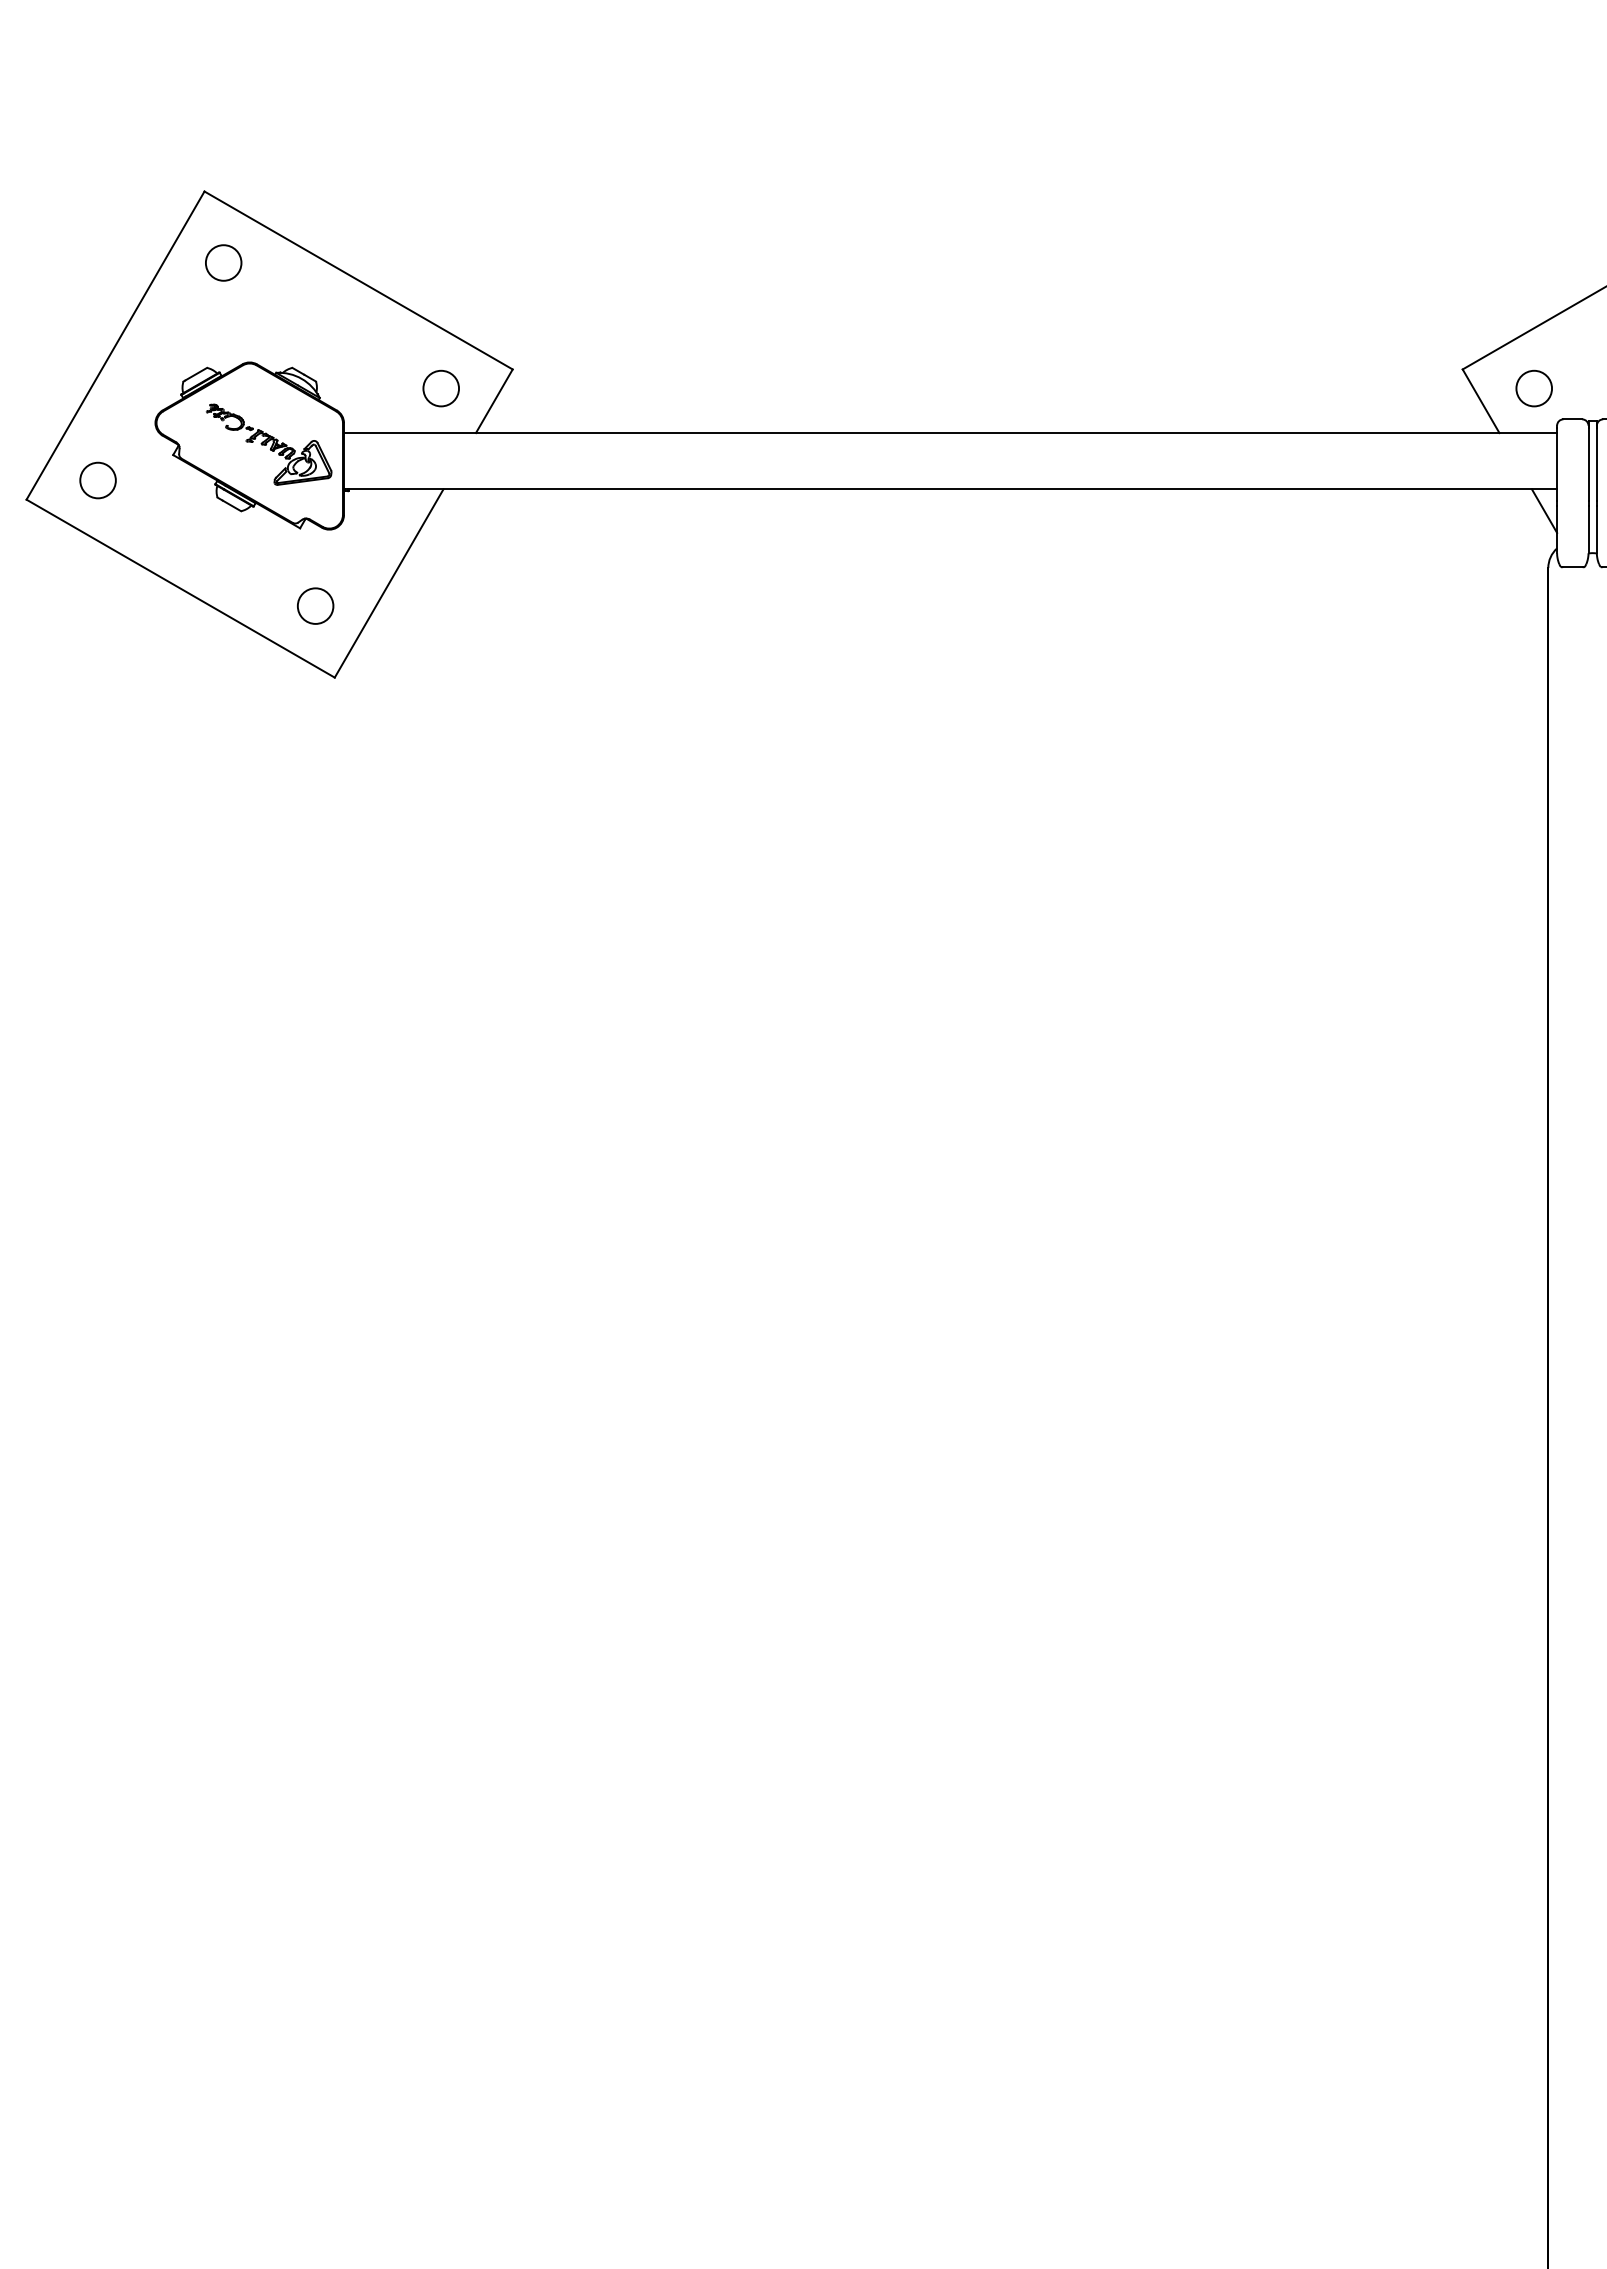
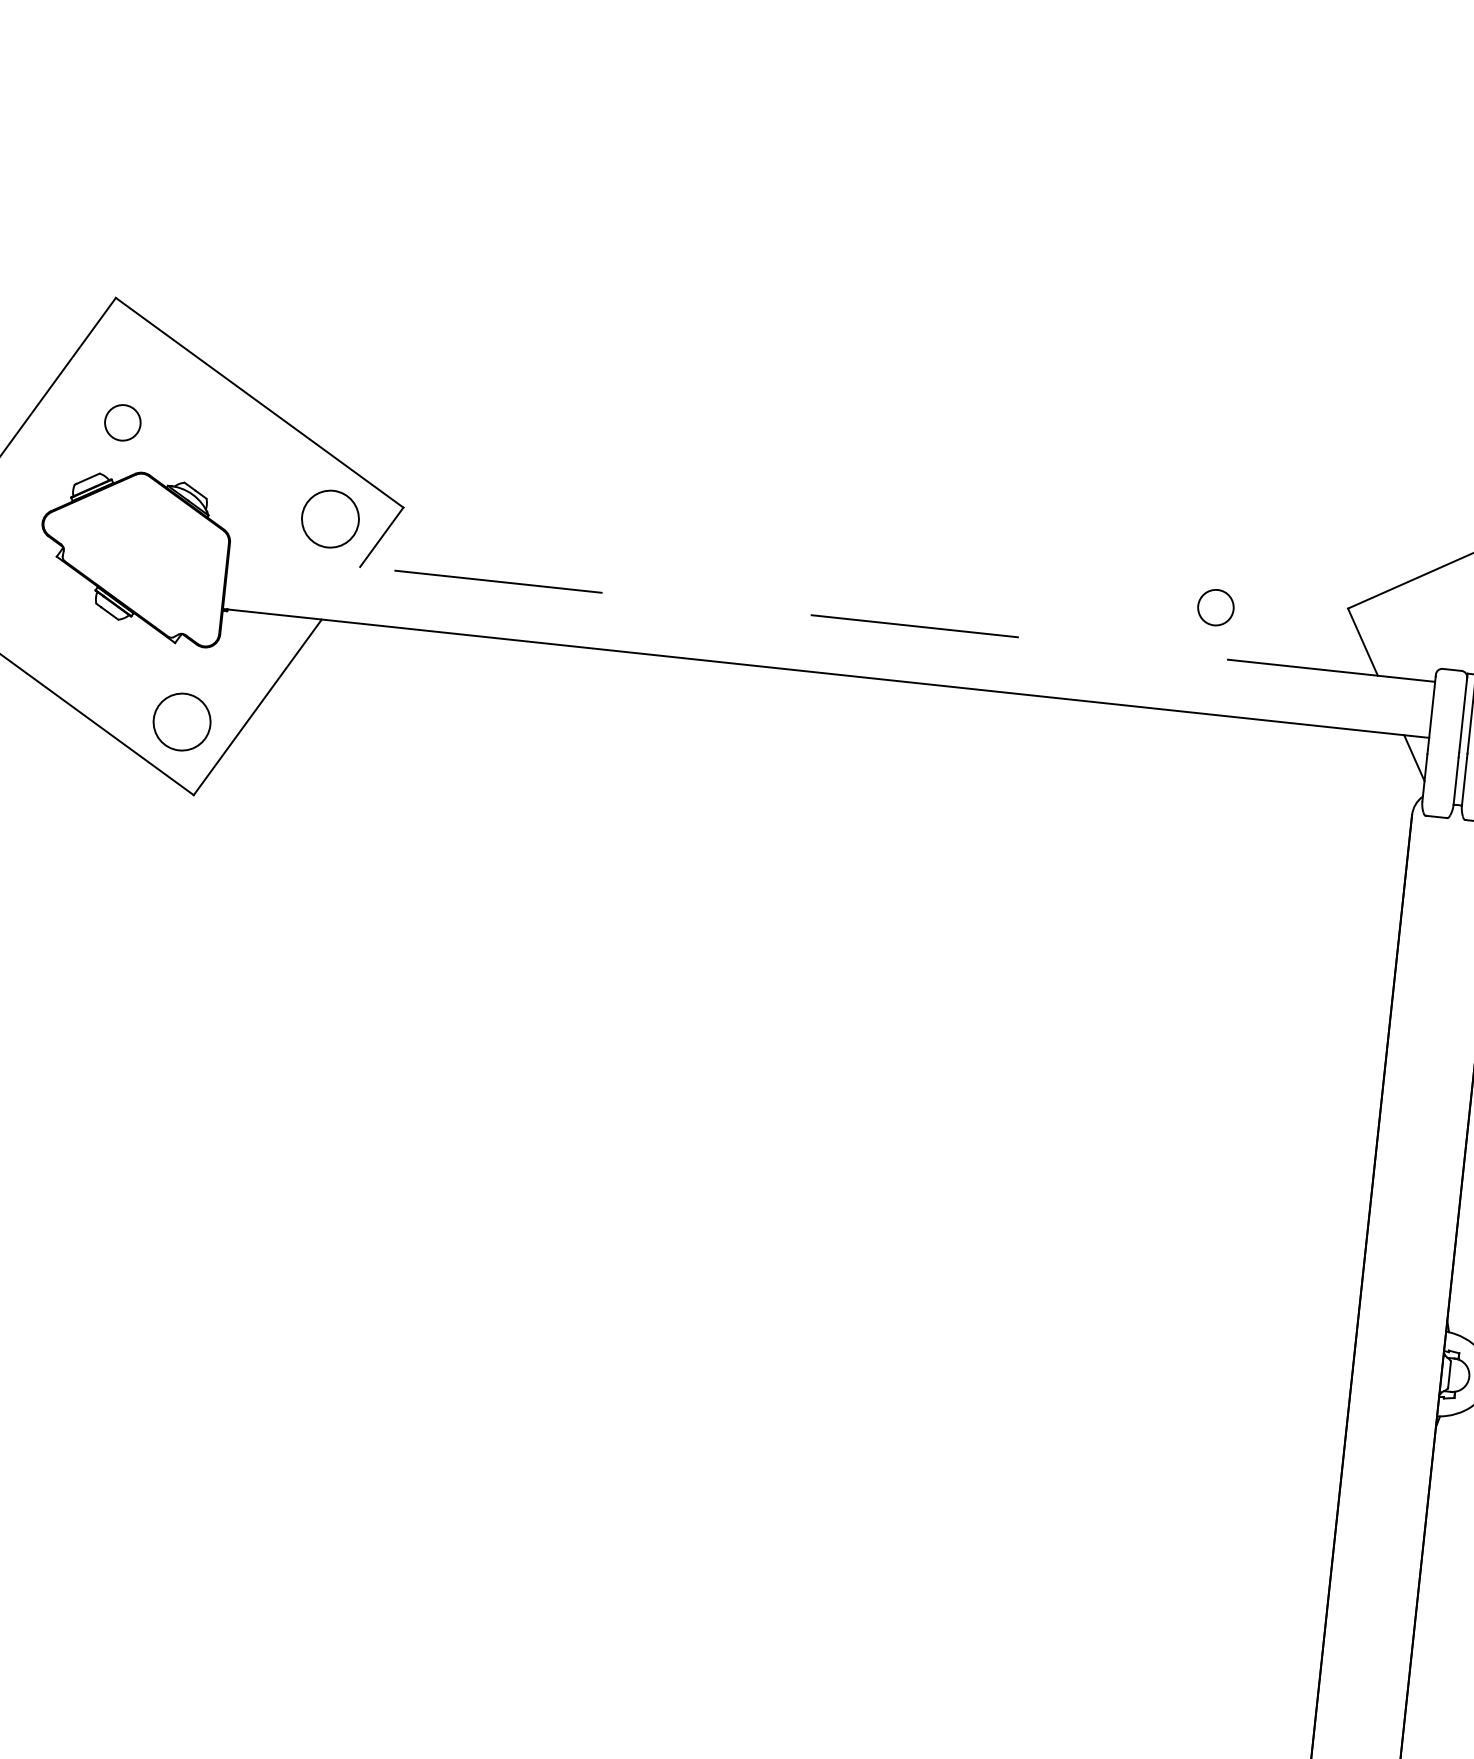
circle: (223, 262) -> (122, 422), moved
circle: (440, 388) -> (329, 518), size x1.6
circle: (1533, 388) -> (1215, 607), moved
line: (950, 433) -> (831, 617), solid -> dashed
part: (268, 444) -> (152, 556), removed
circle: (315, 605) -> (182, 721), size x1.6

